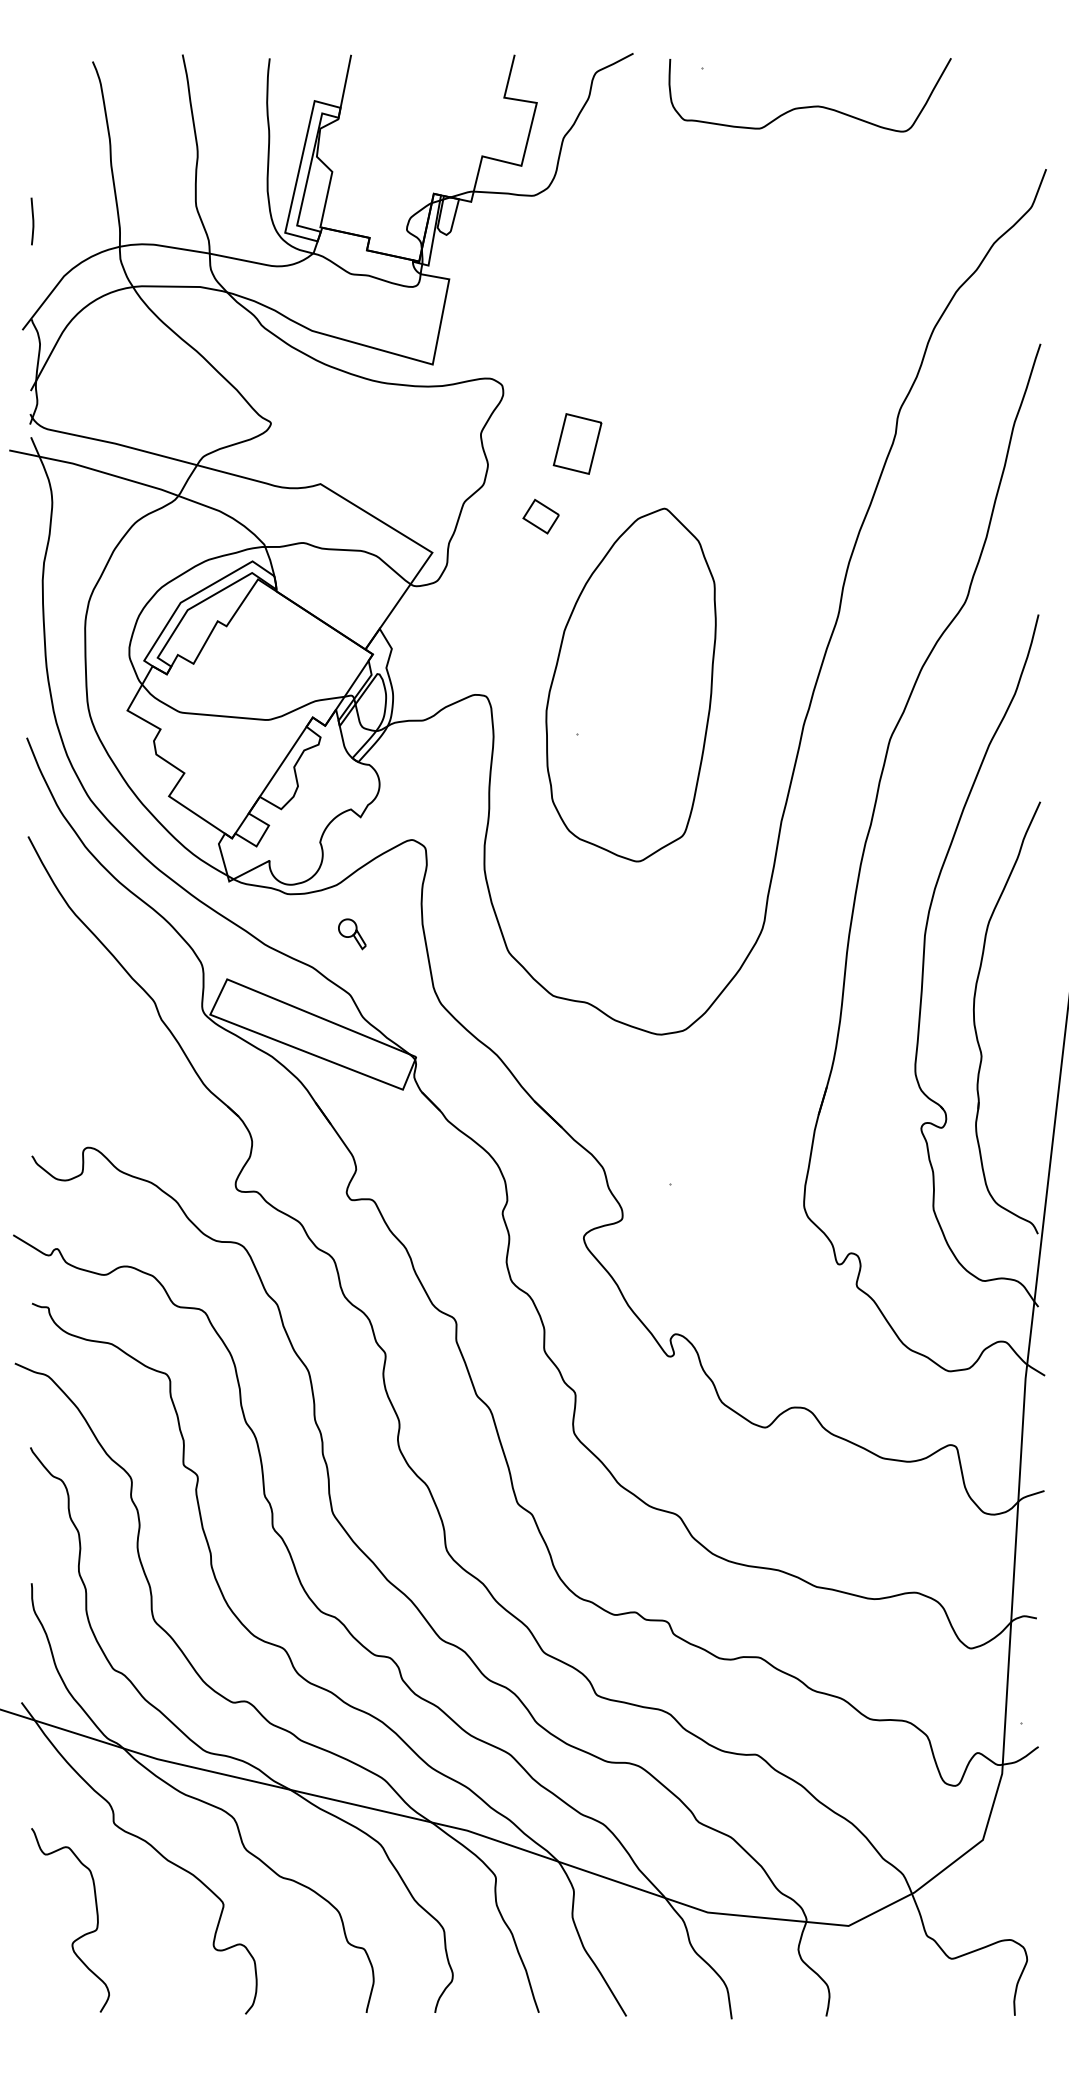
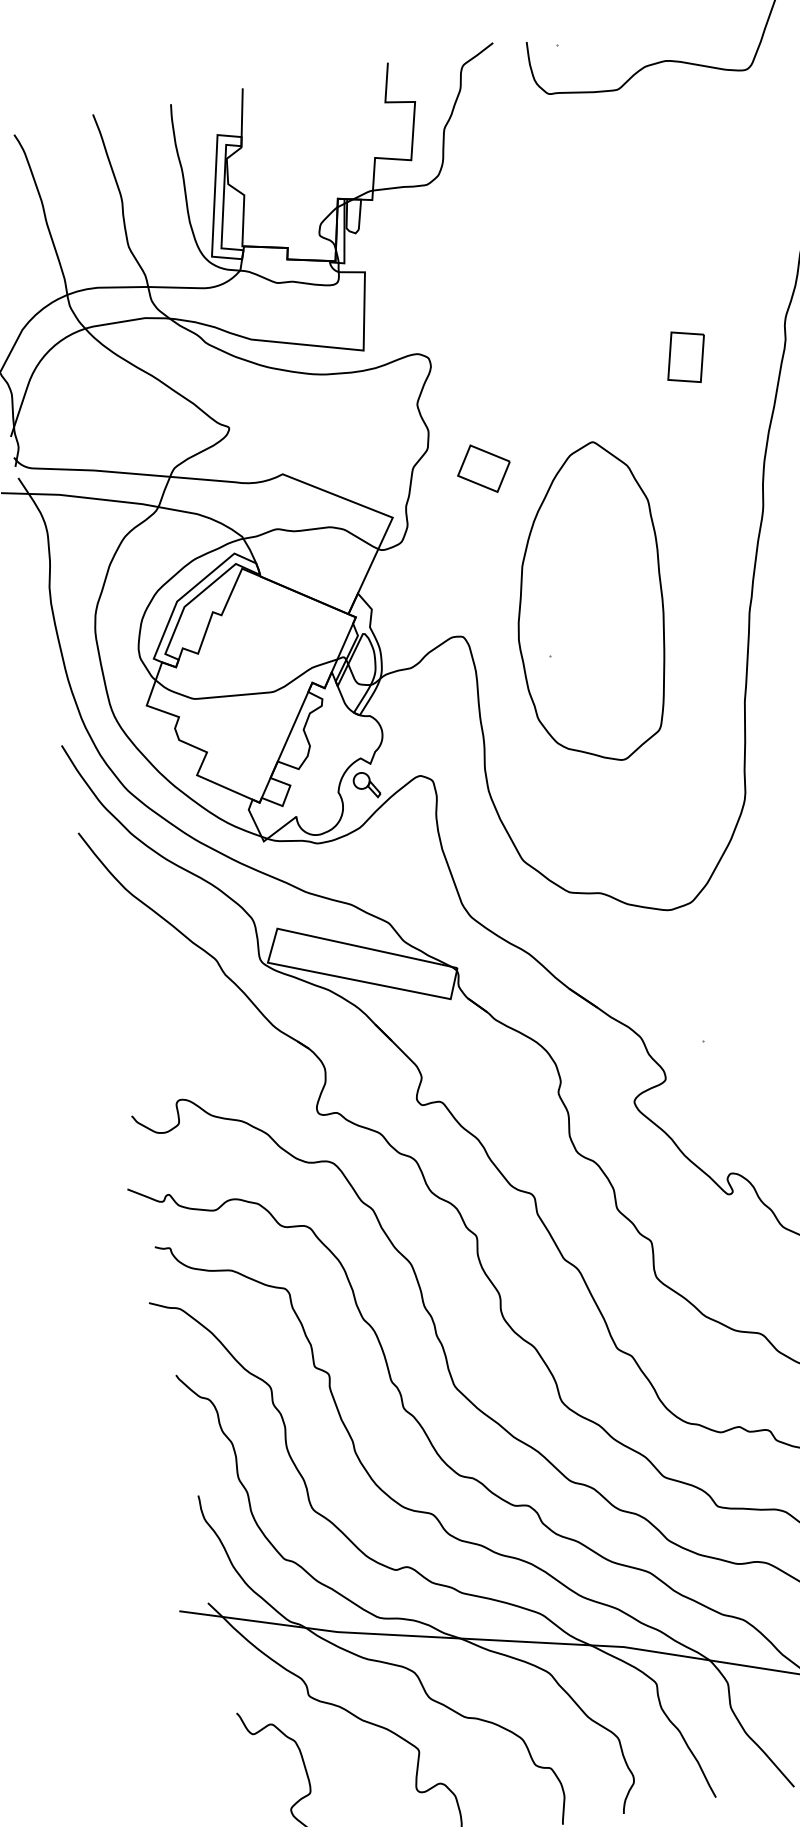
part: (577, 443) -> (685, 356), moved
part: (540, 516) -> (483, 468), size x1.67
part: (352, 934) -> (366, 785), moved

